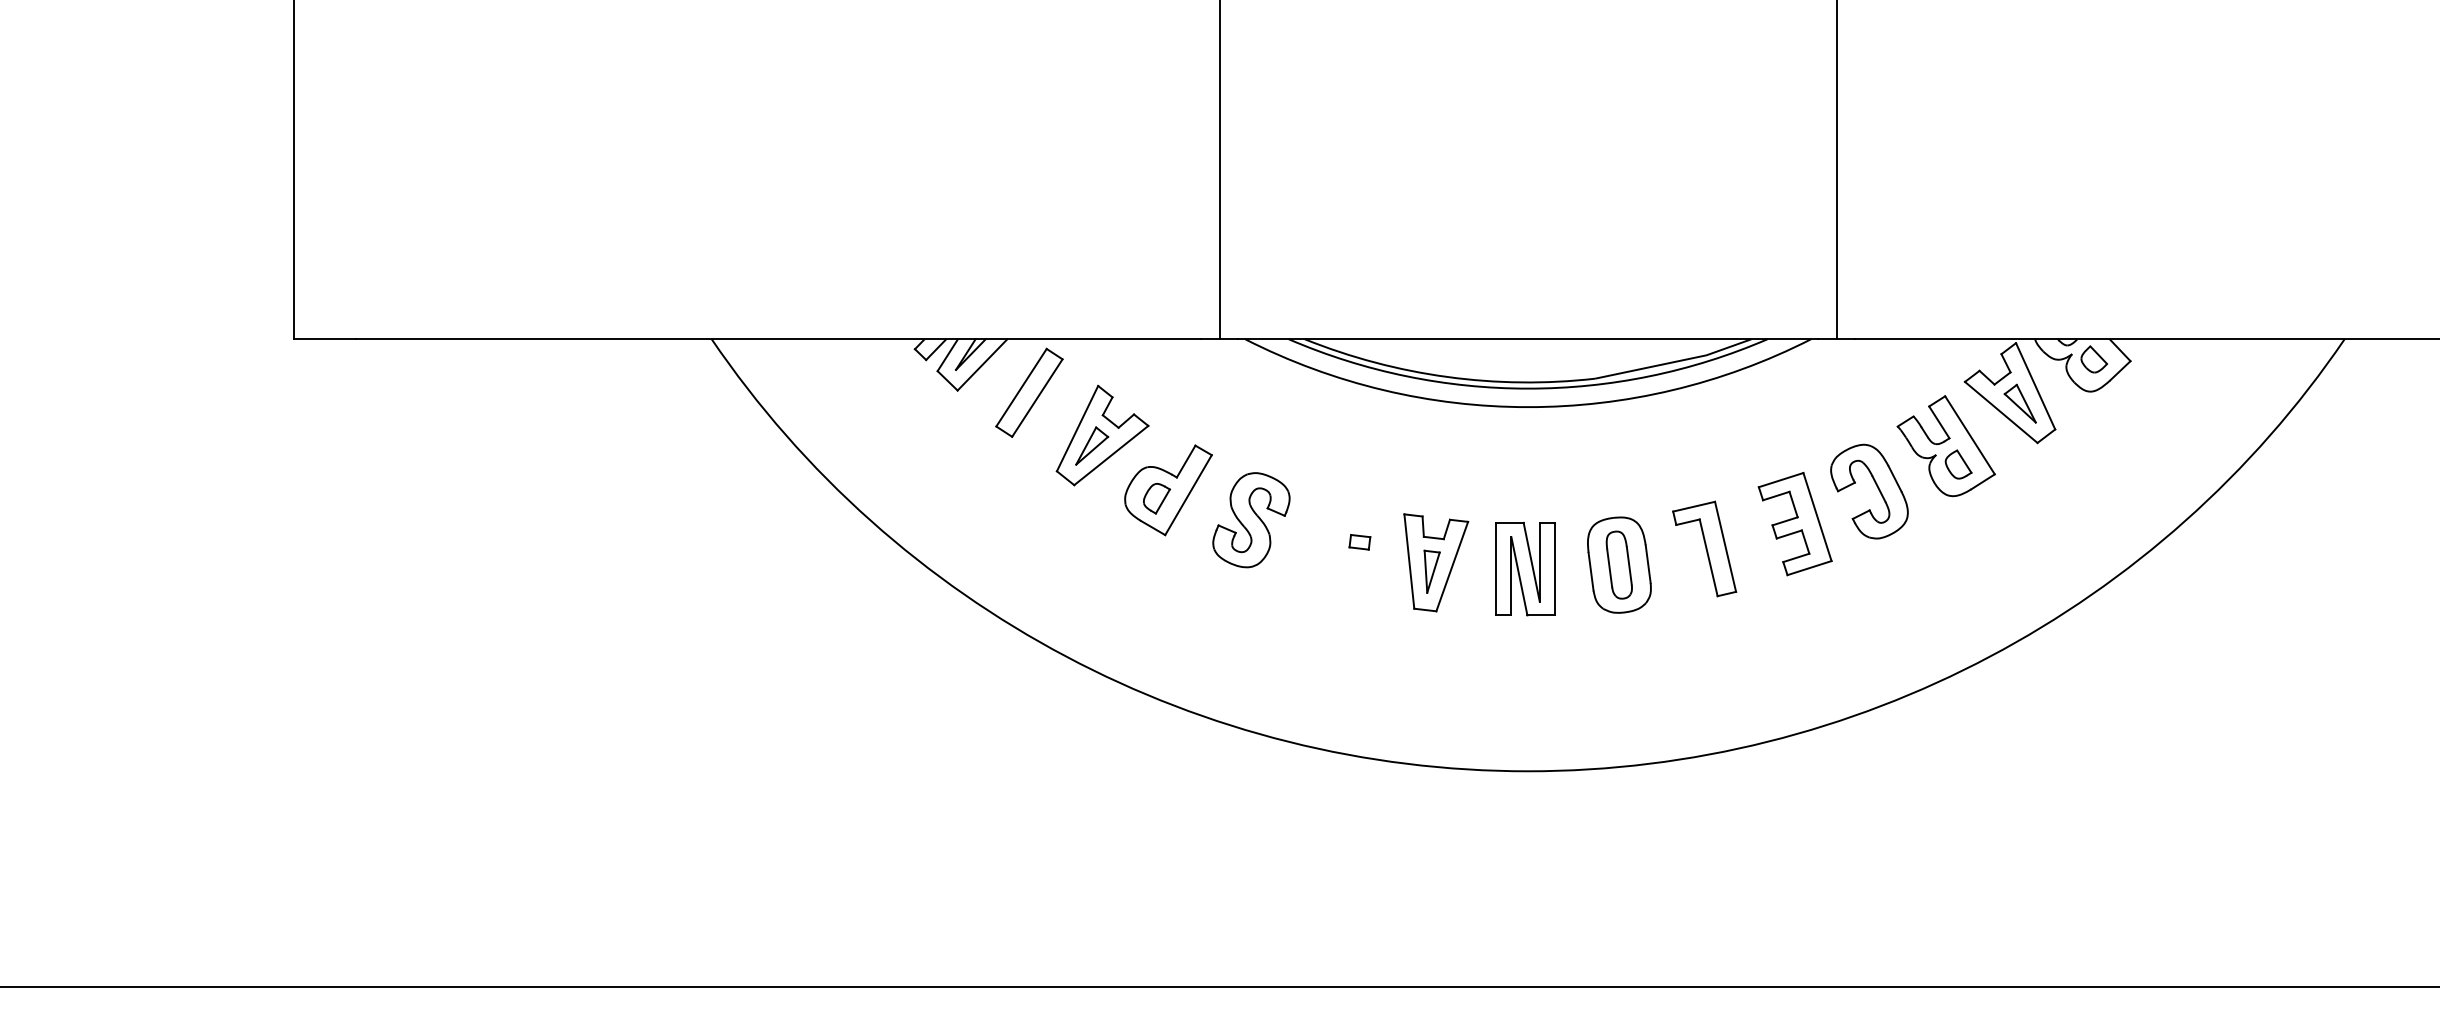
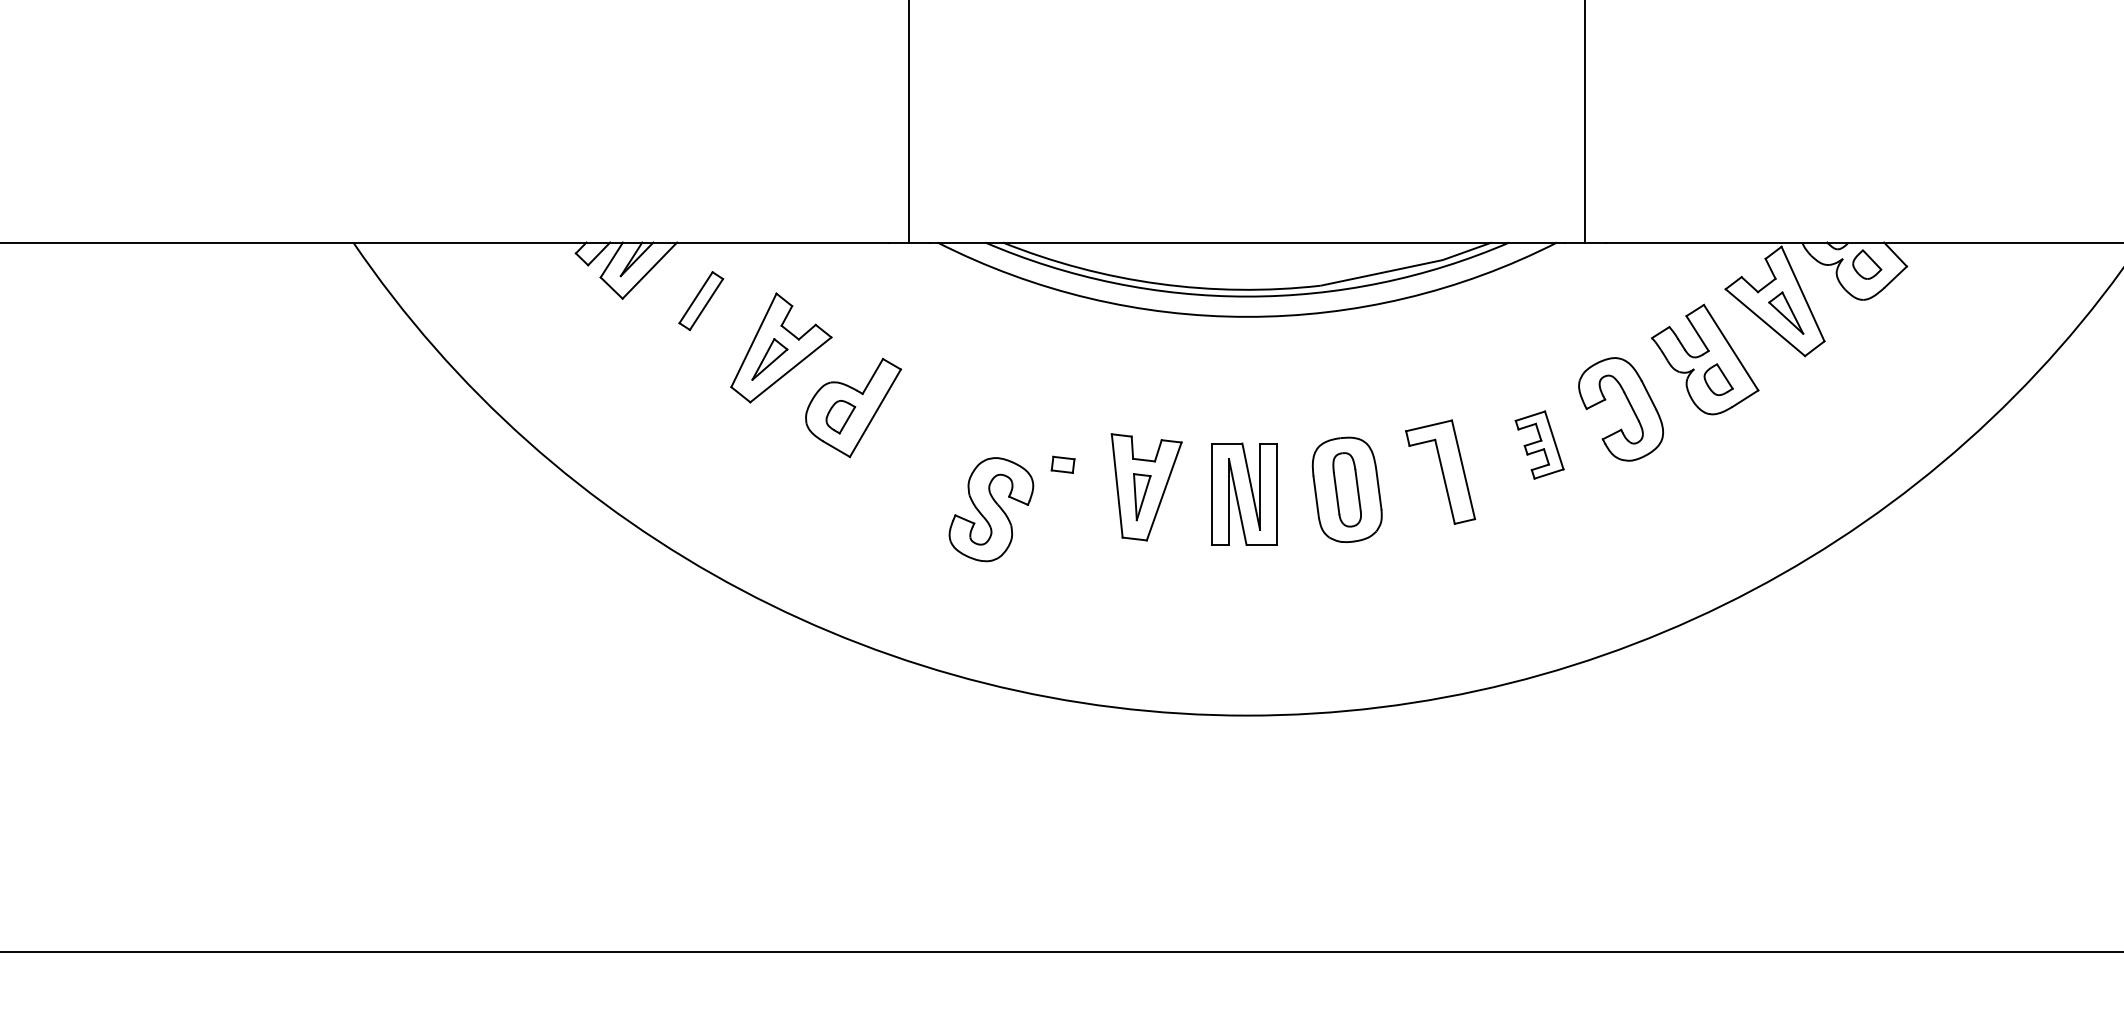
part: (1029, 392) -> (701, 300), size x0.6
part: (1251, 520) -> (991, 509), moved
part: (1794, 524) -> (1538, 445), size x0.6

